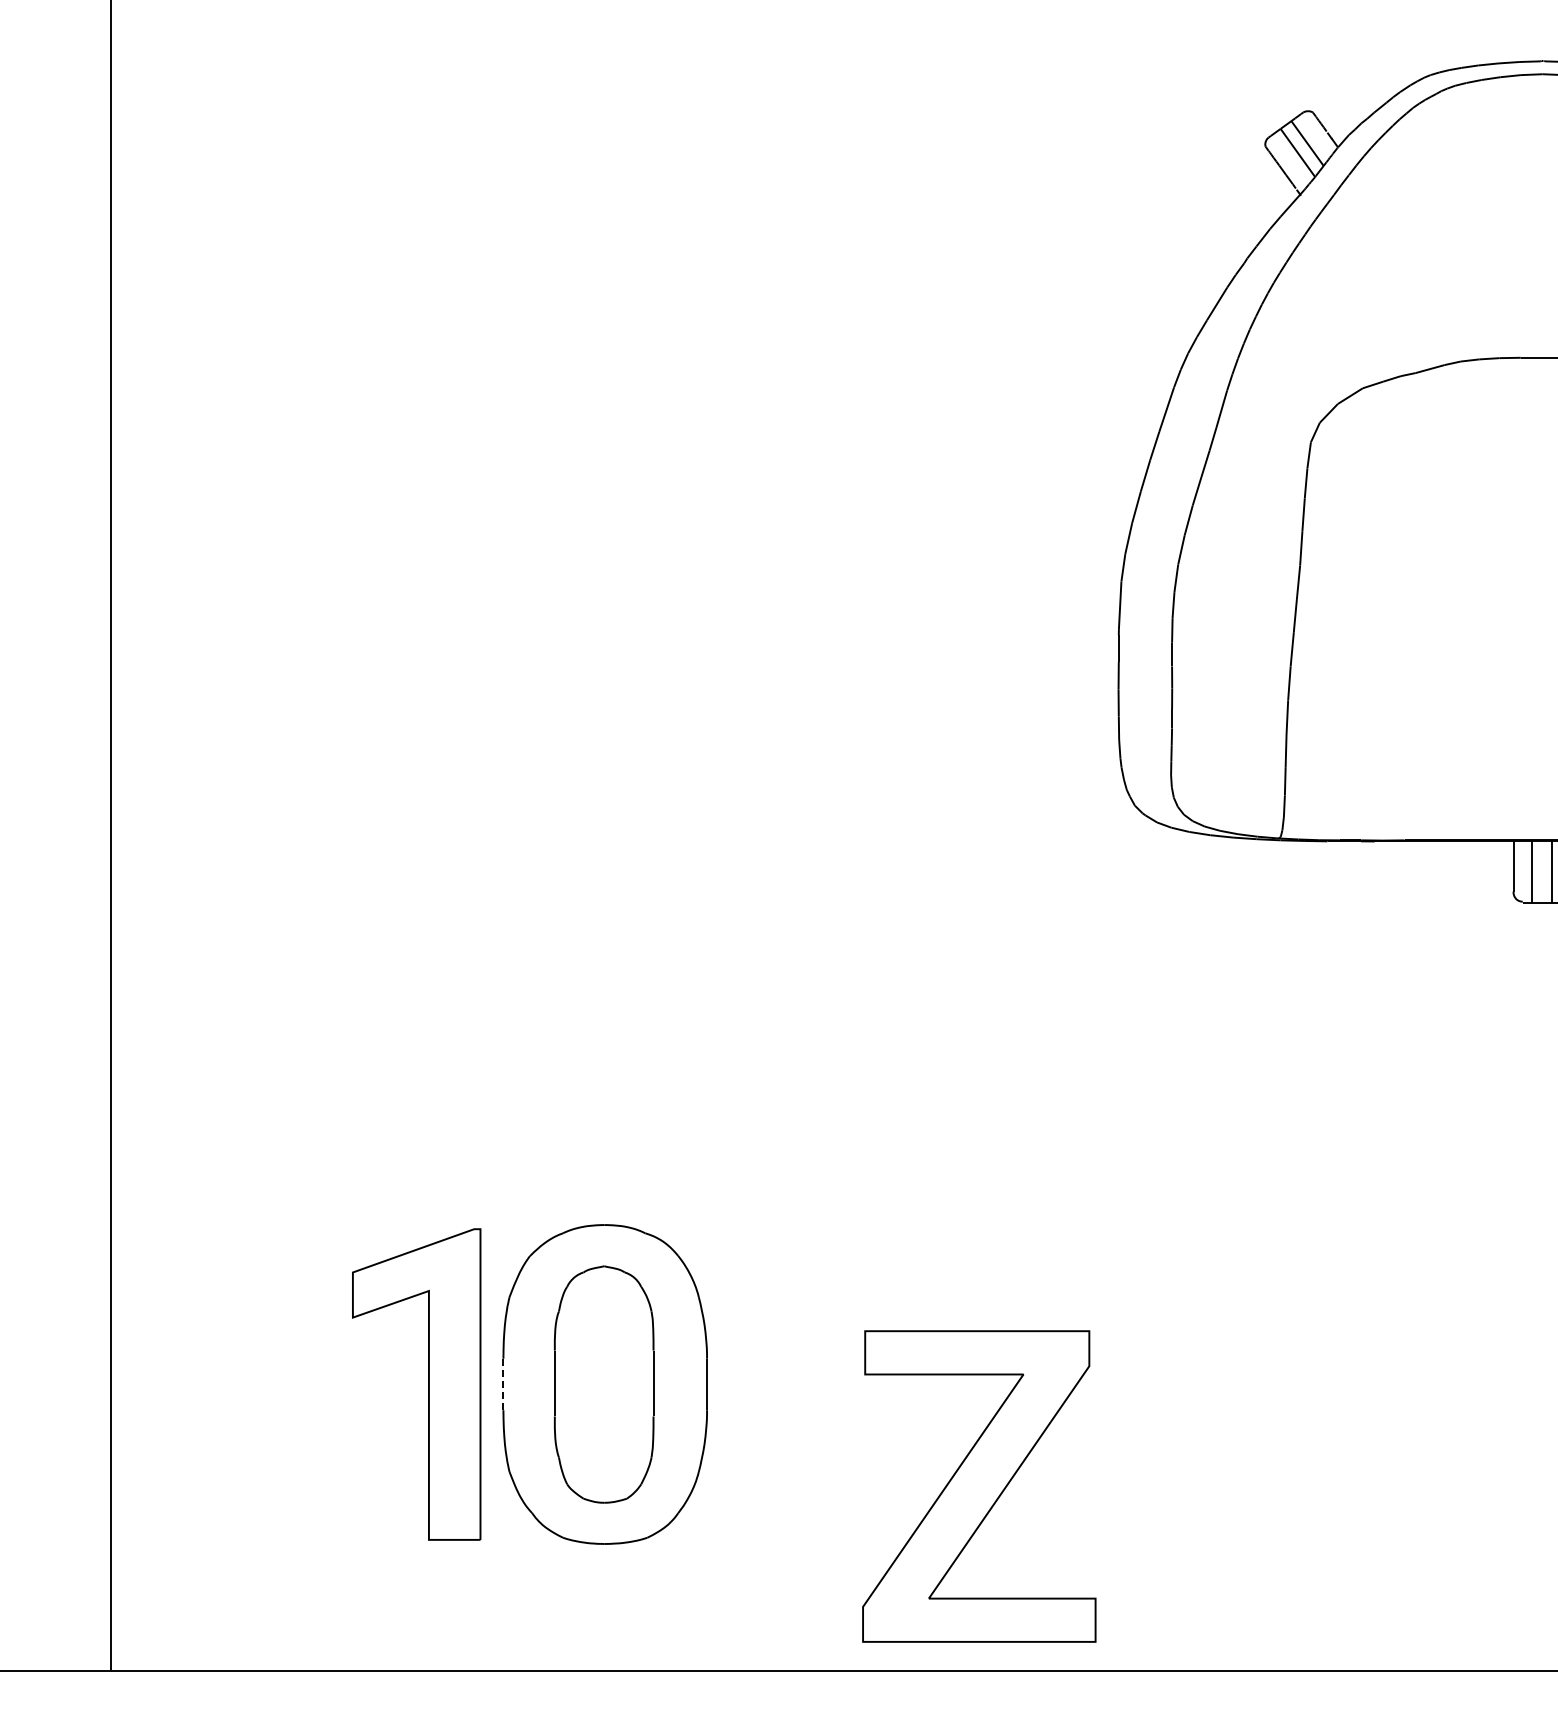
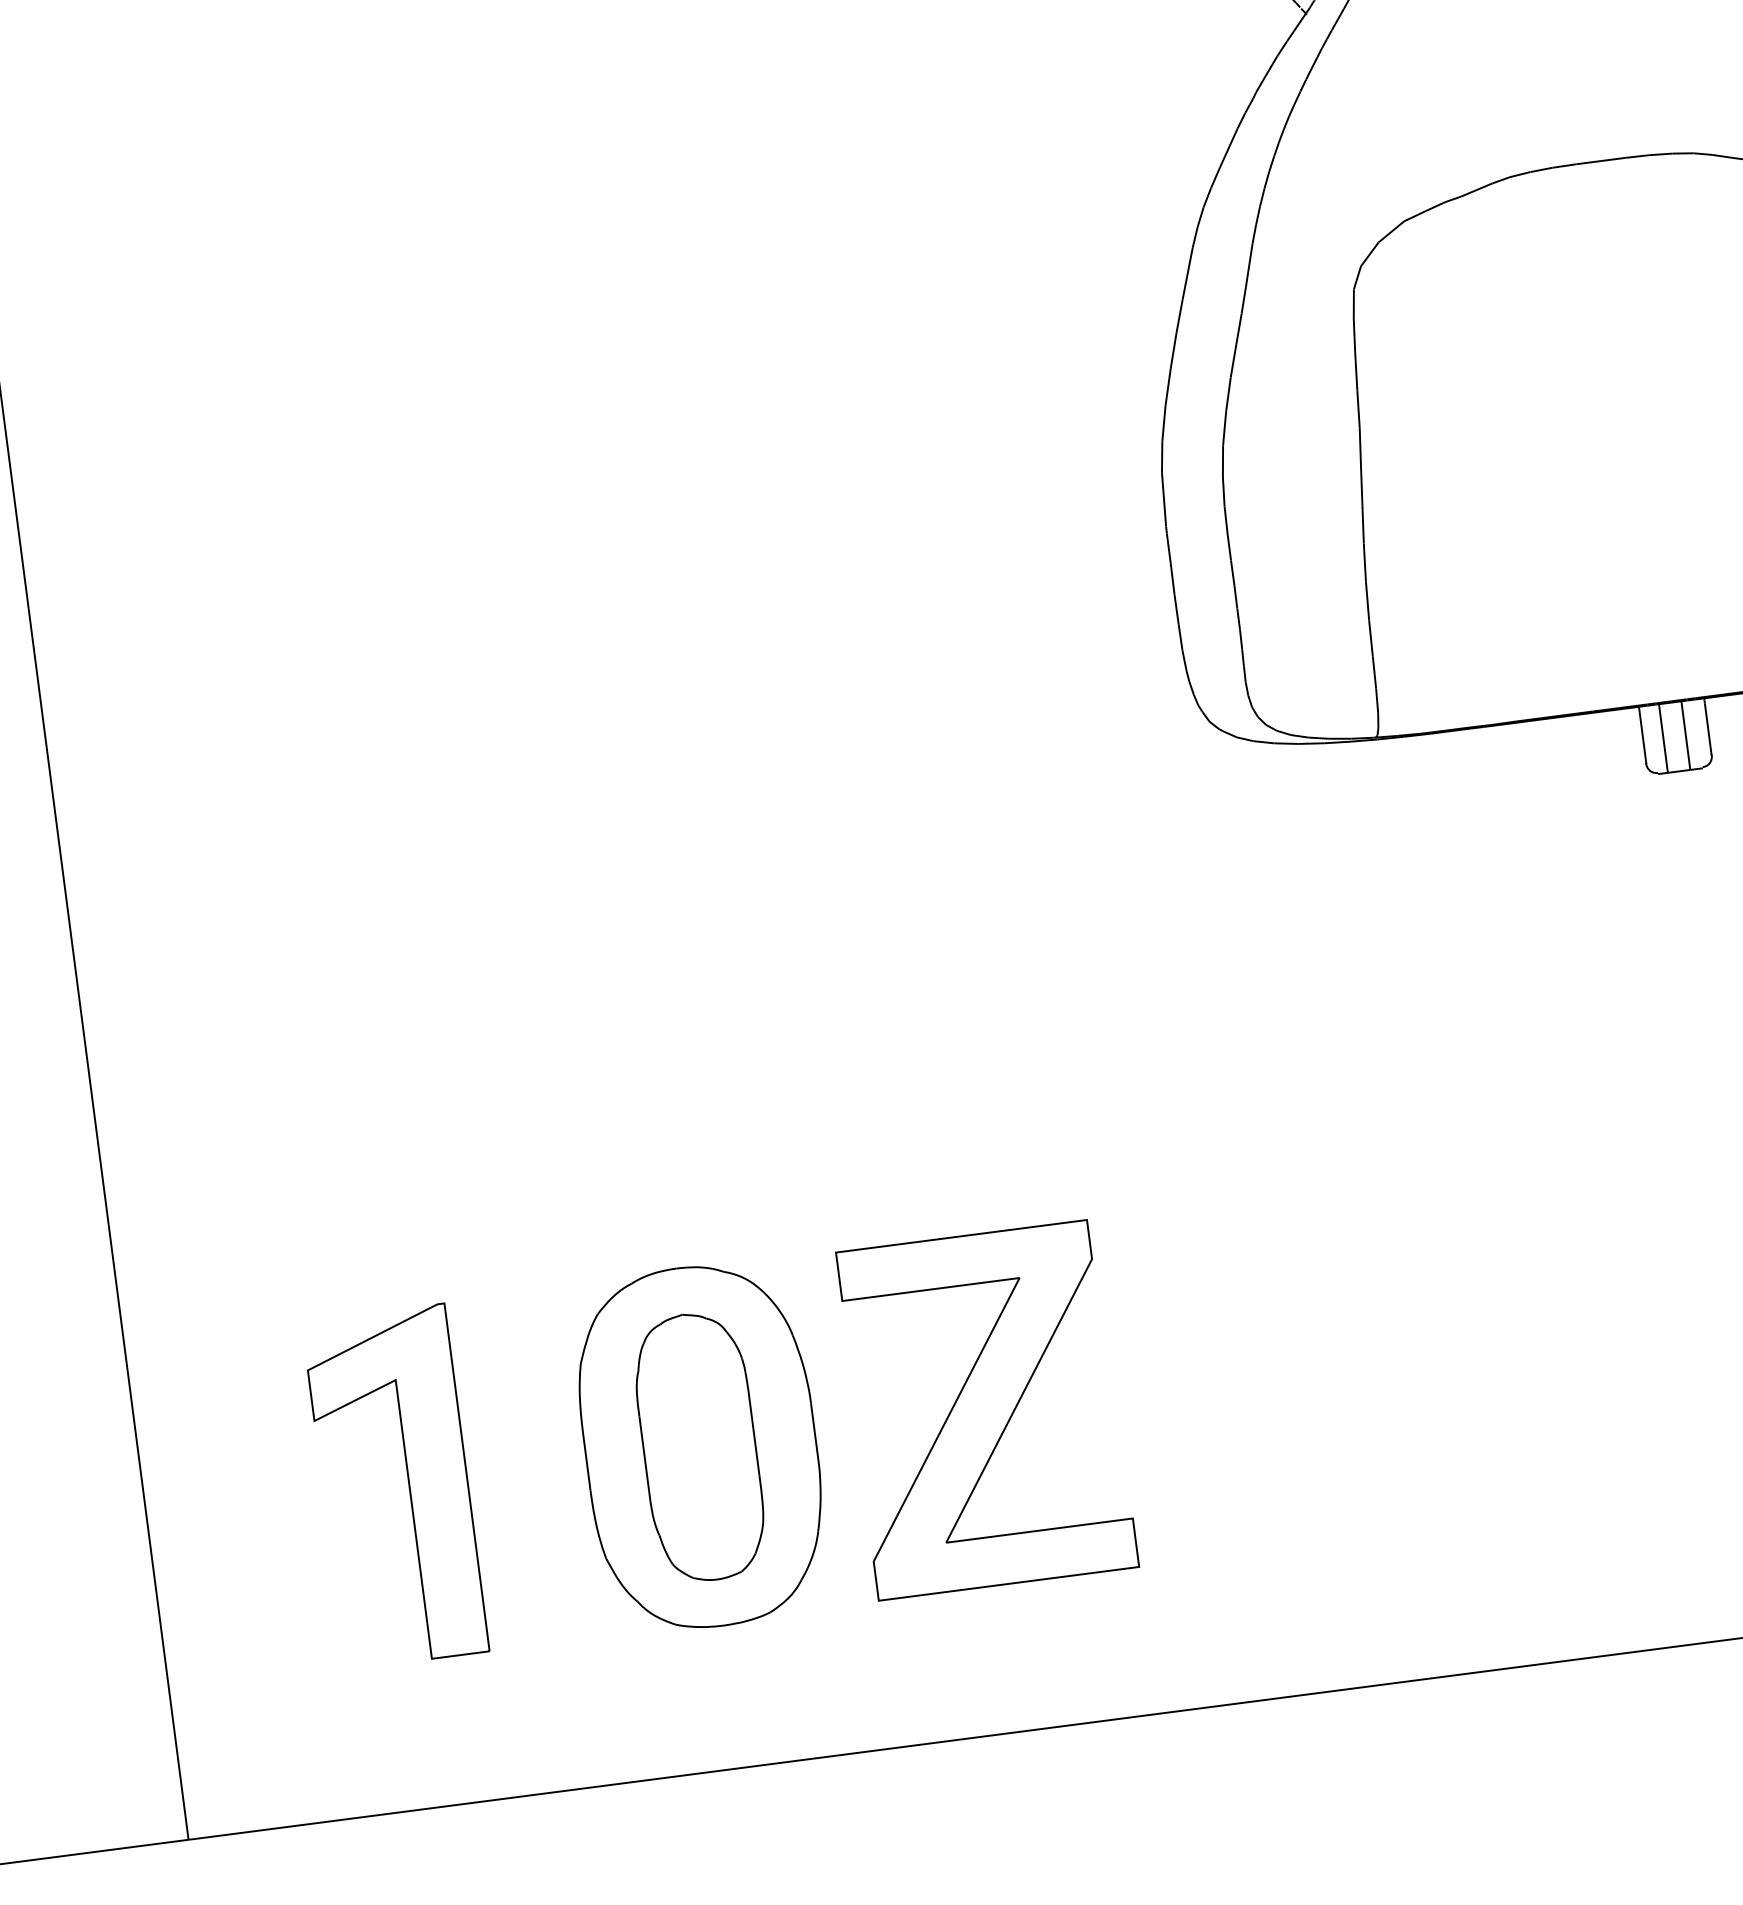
part: (428, 1384) -> (408, 1484), moved
line: (503, 1384) -> (586, 1461), dashed -> solid
part: (979, 1486) -> (986, 1409), moved

